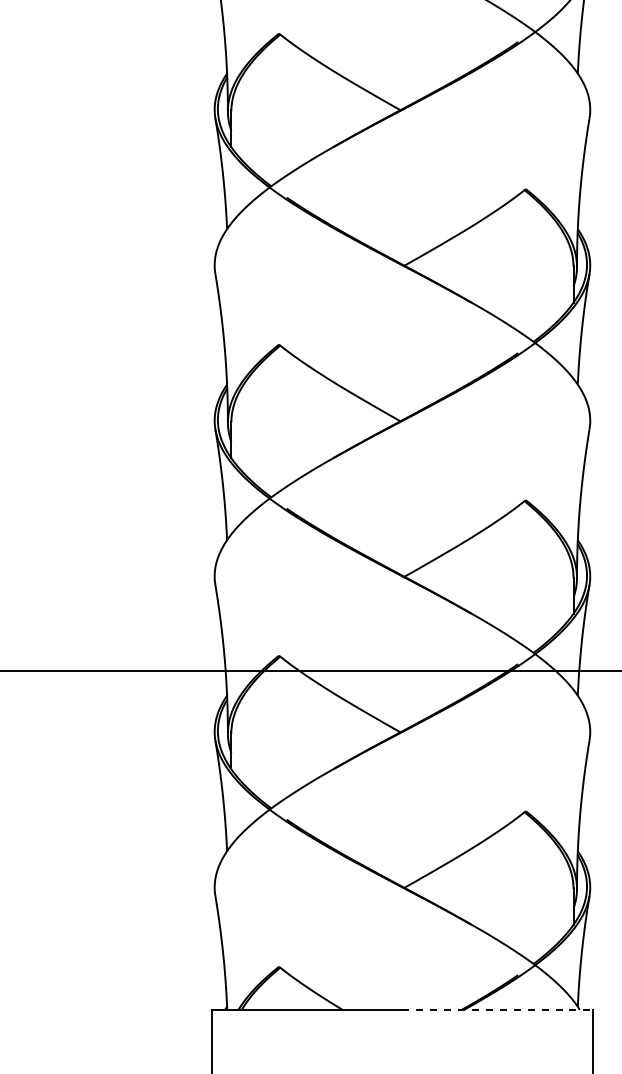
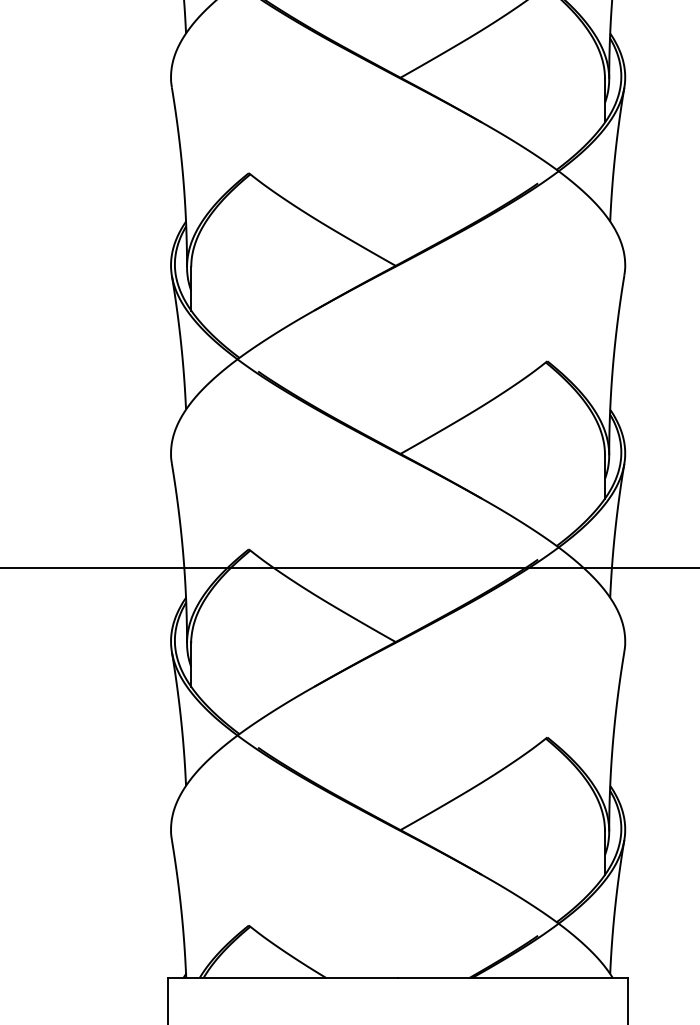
line: (498, 1009) -> (514, 977), dashed -> solid

